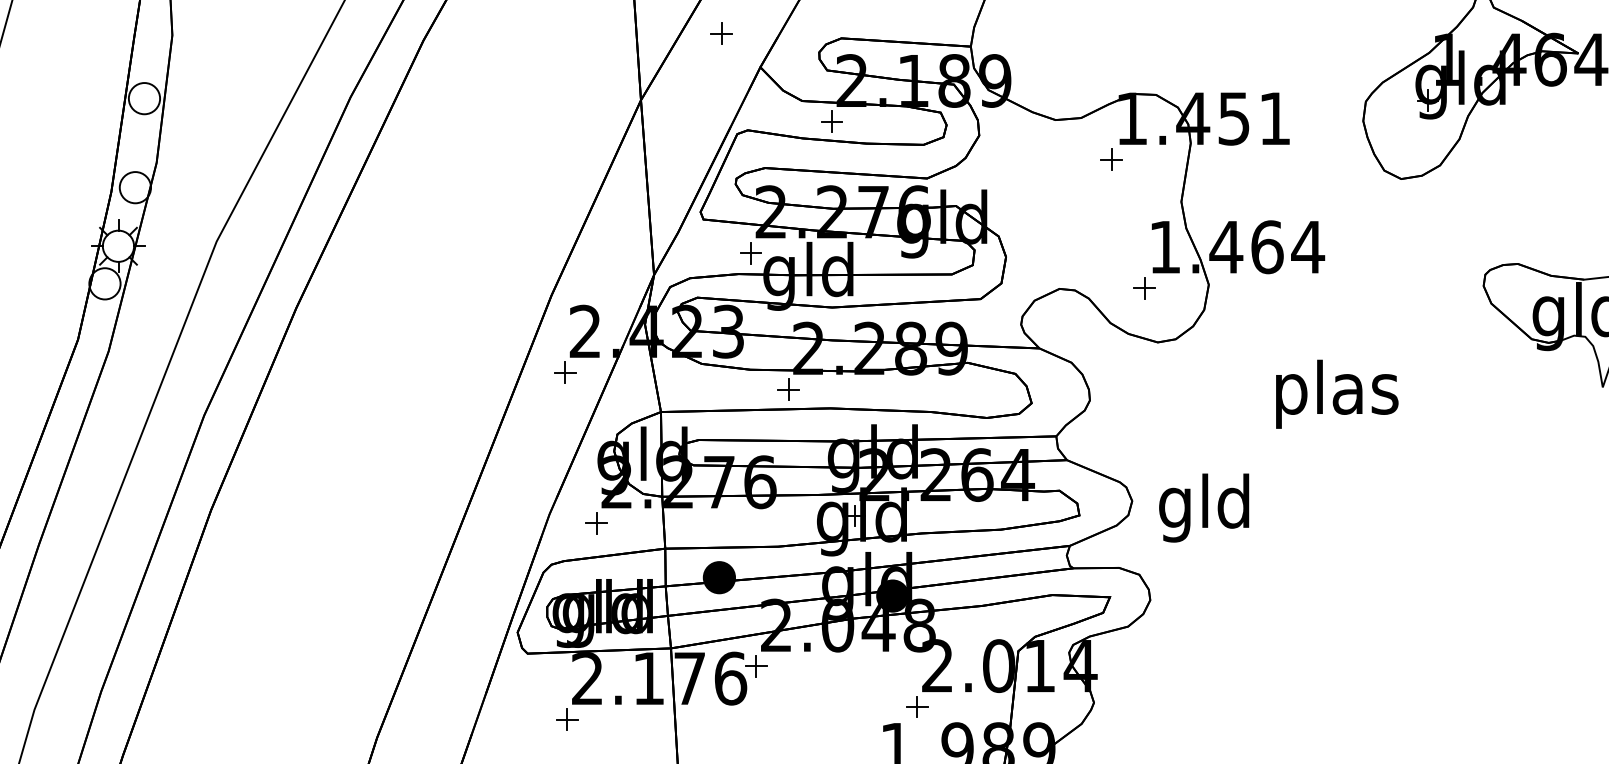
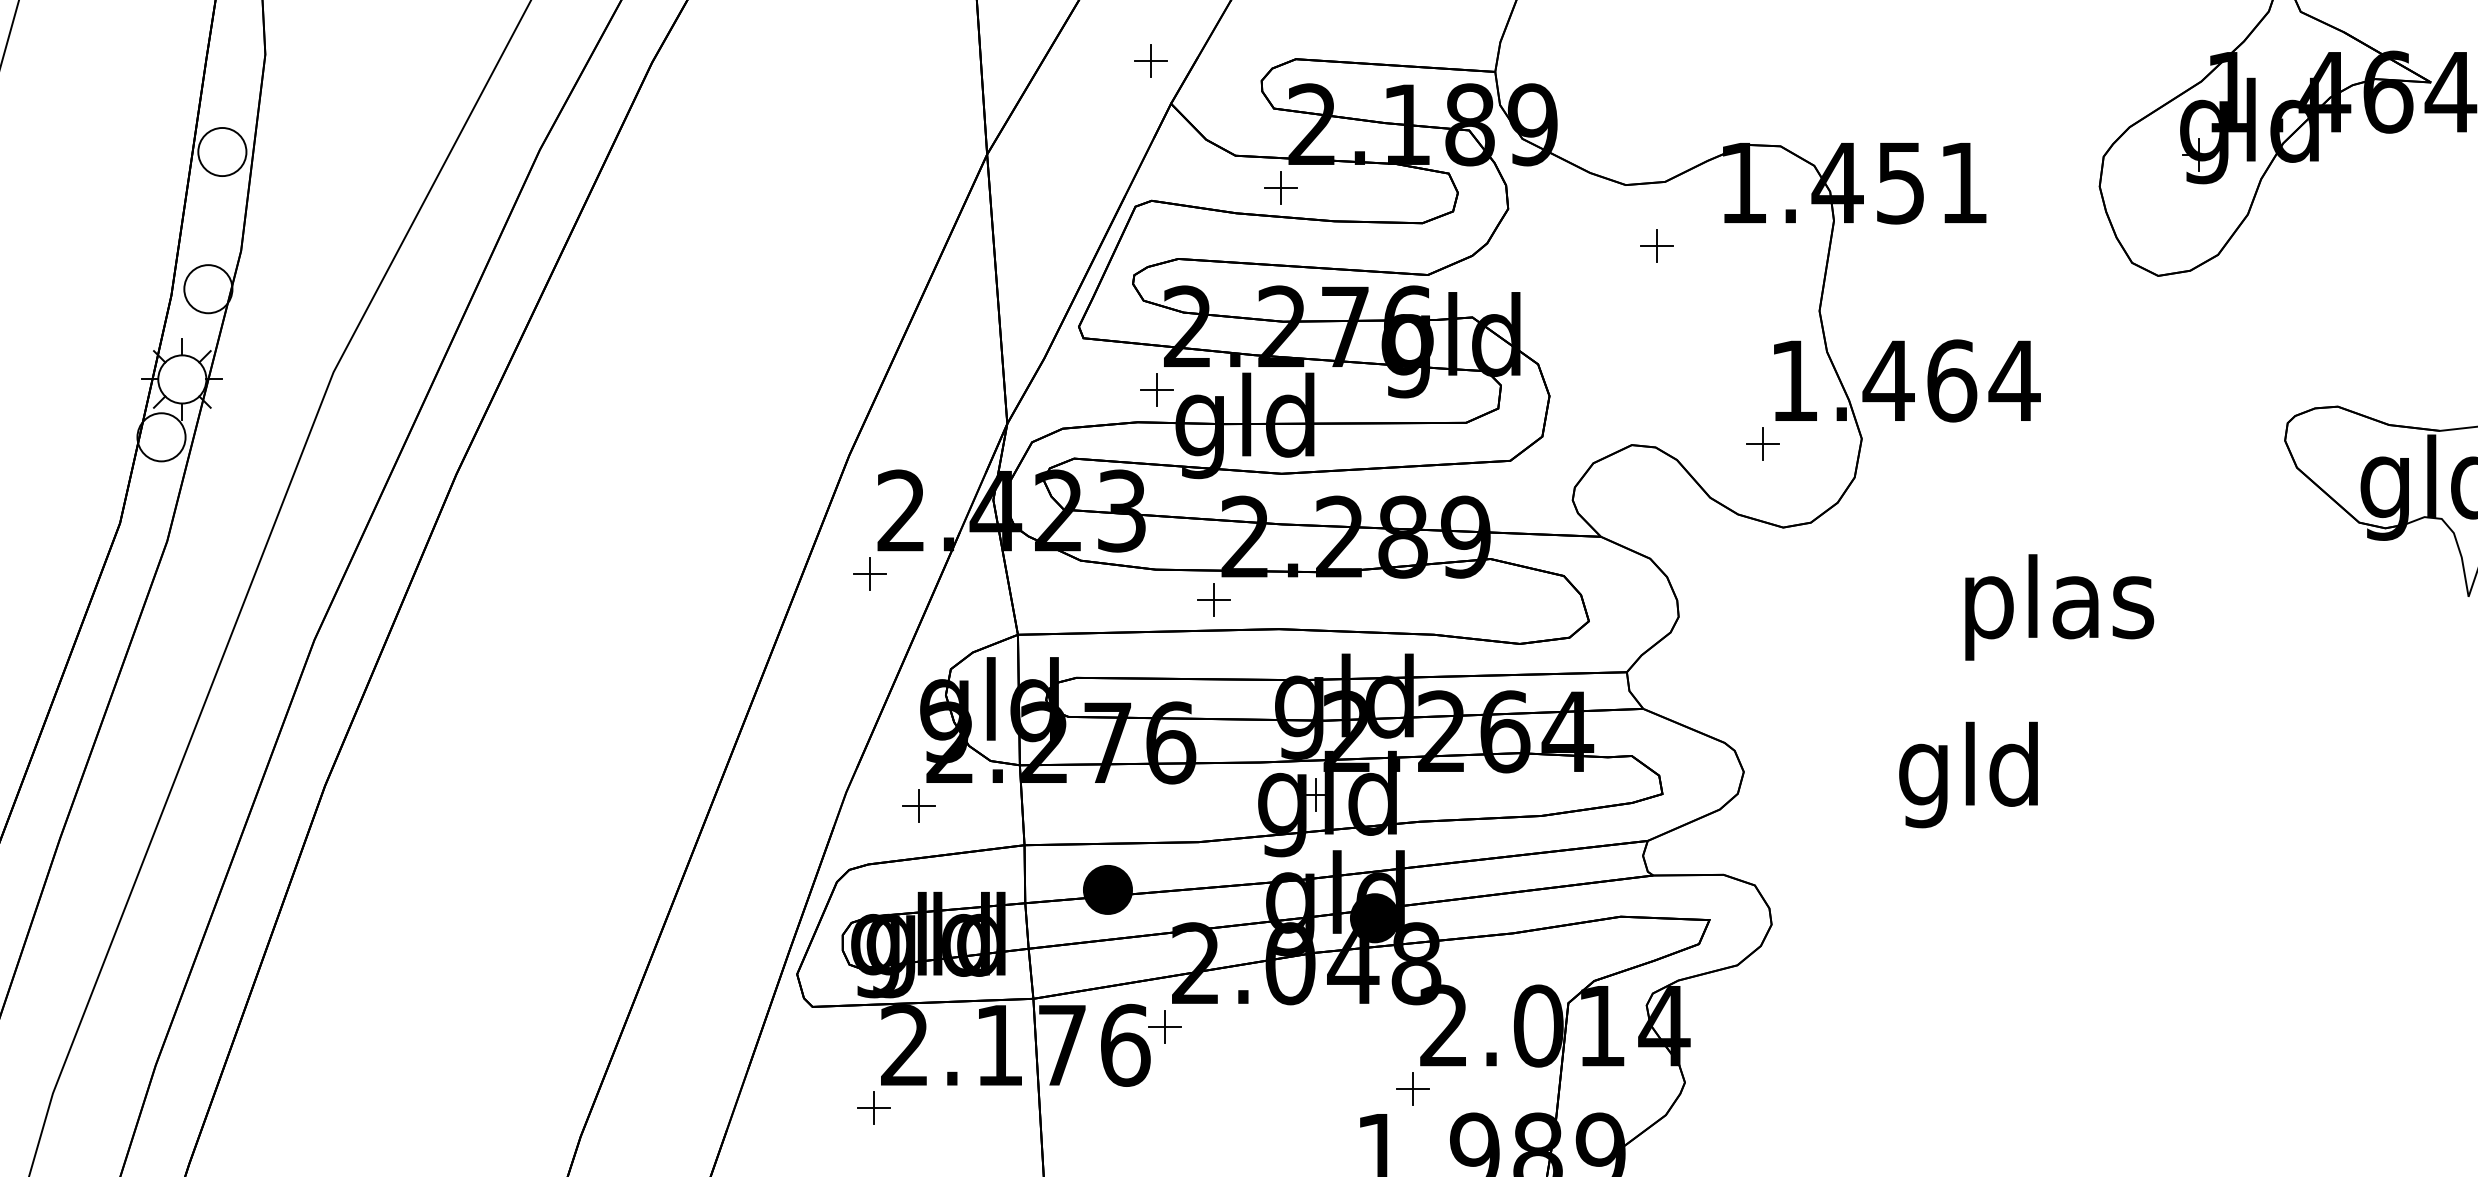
part: (721, 33) -> (1151, 60), moved
part: (1111, 159) -> (1656, 245), moved
text: (1204, 507) -> (1969, 774), moved

